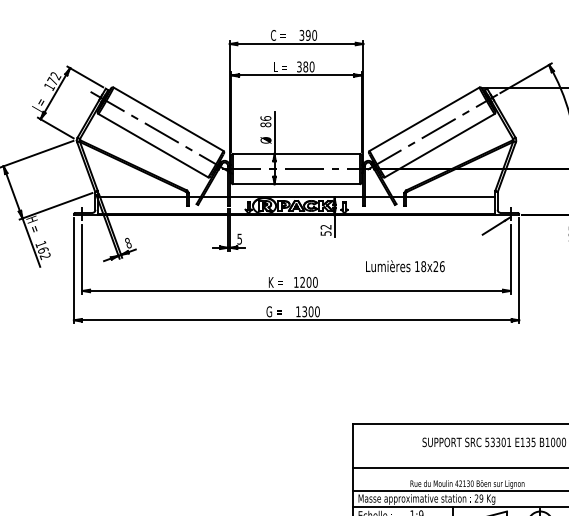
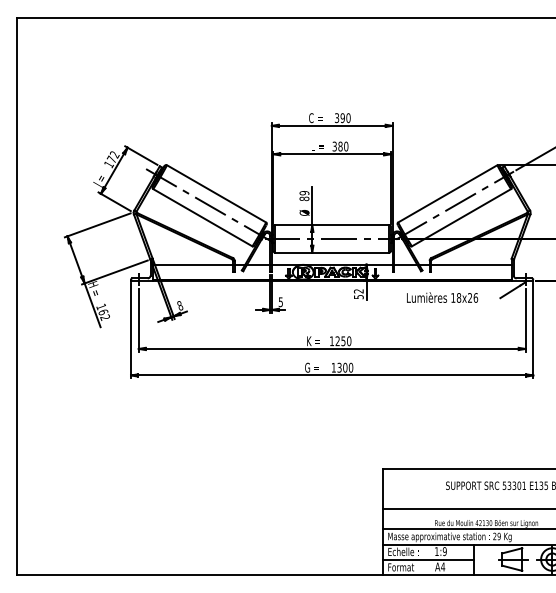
text: (265, 117) -> (304, 192), 86 -> 89
text: (405, 266) -> (442, 297), moved
text: (309, 282) -> (343, 341), 1200 -> 1250

